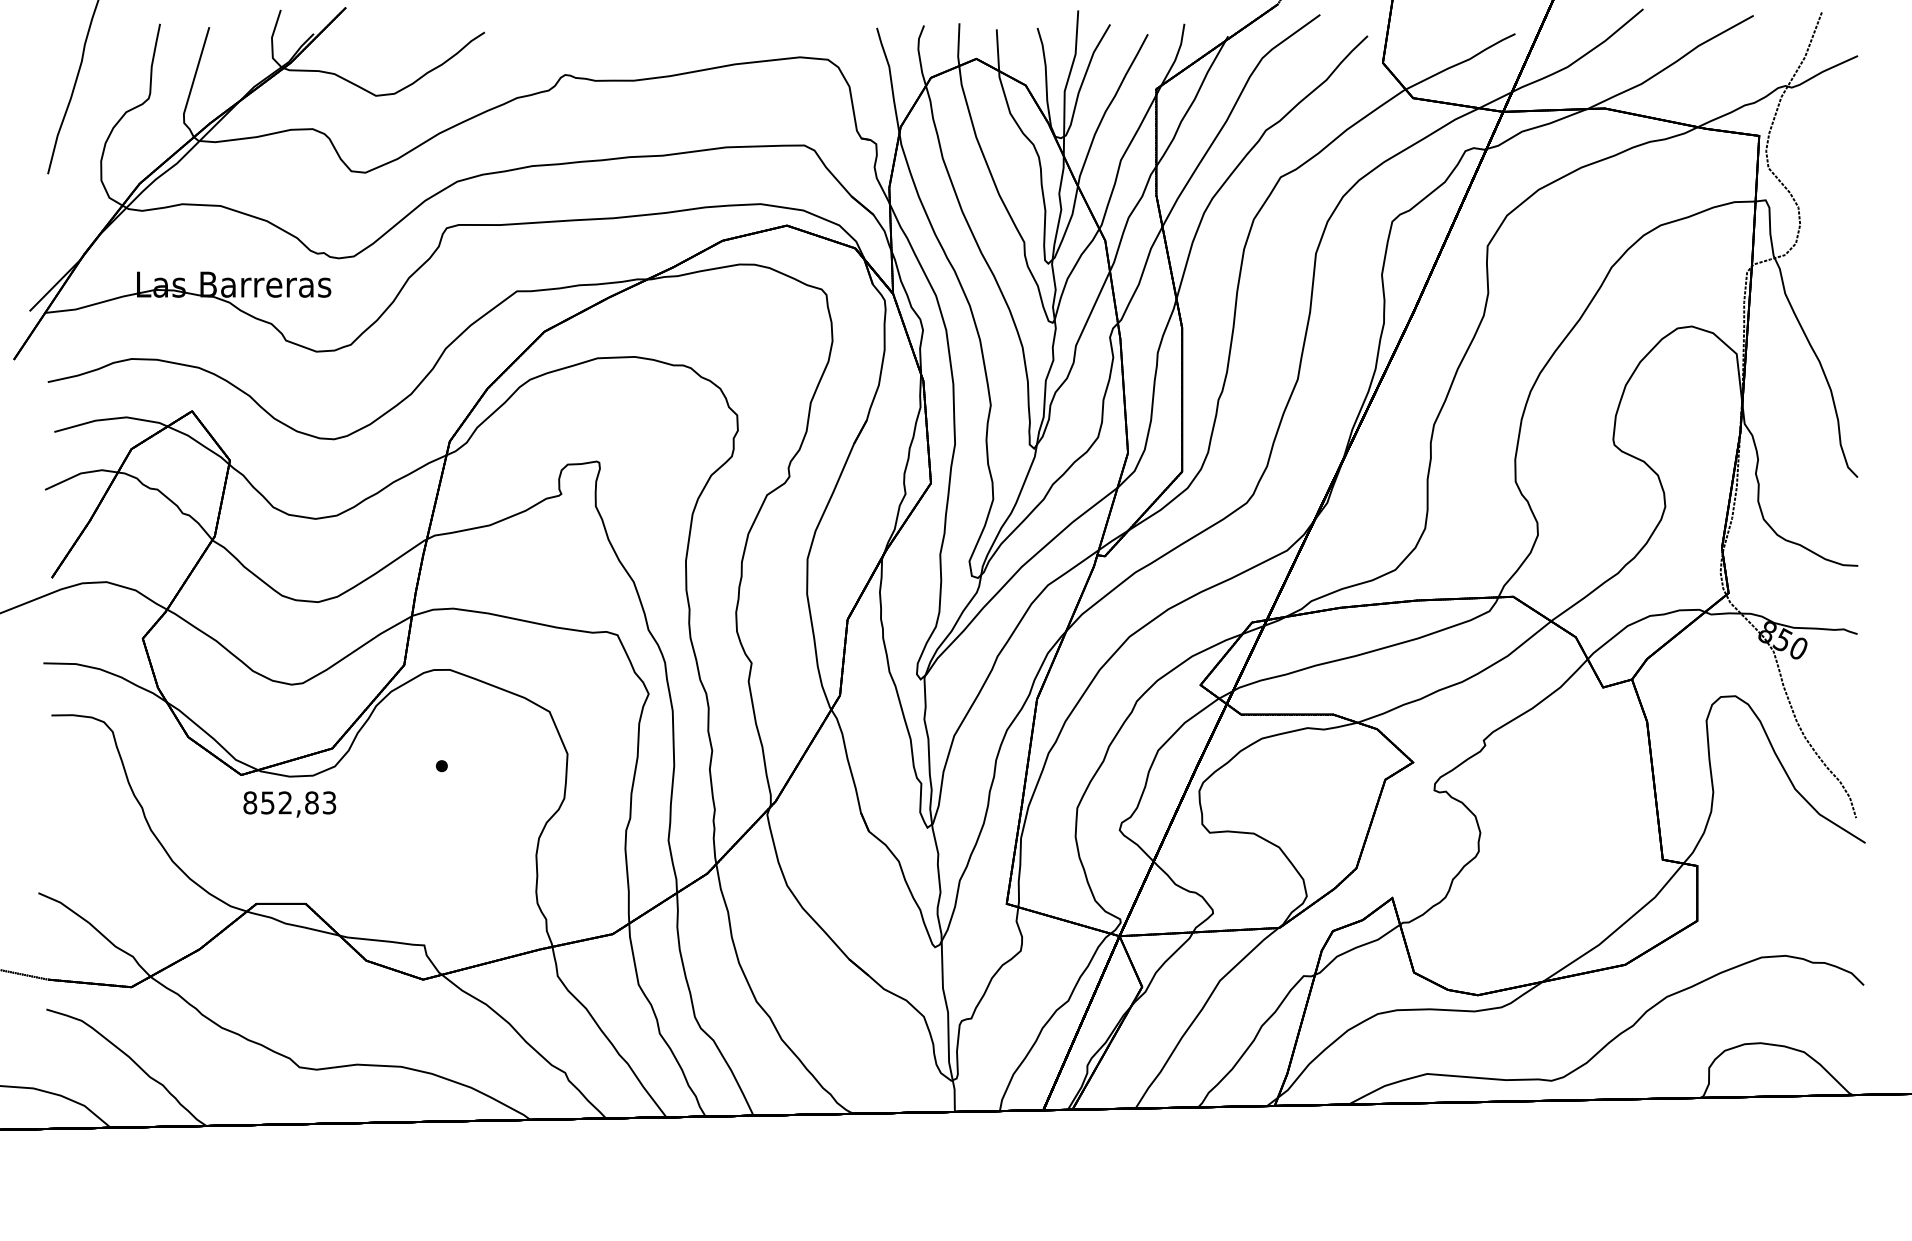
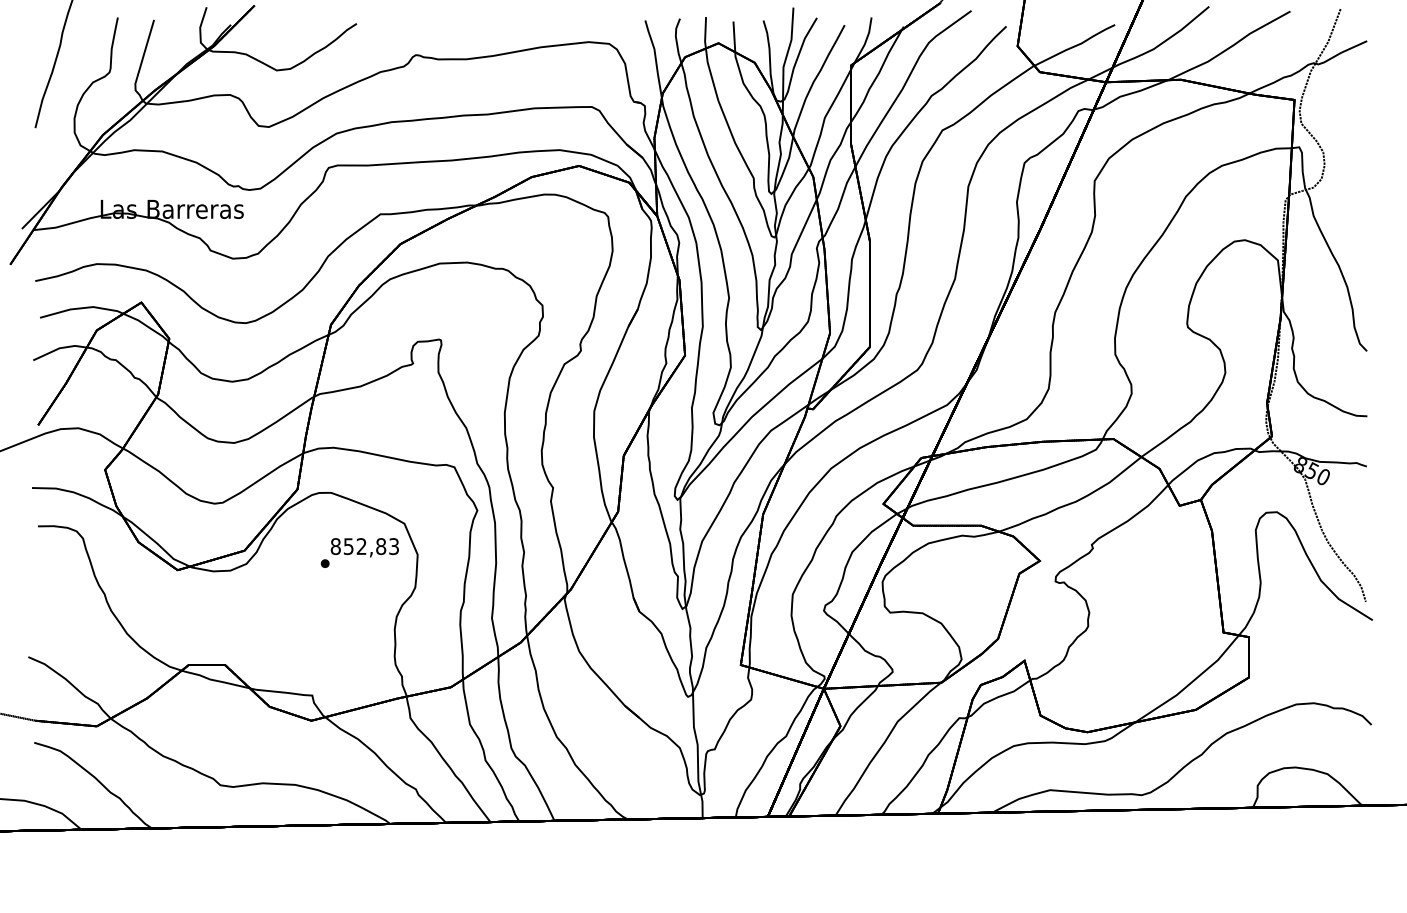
text: (289, 804) -> (364, 547), moved

